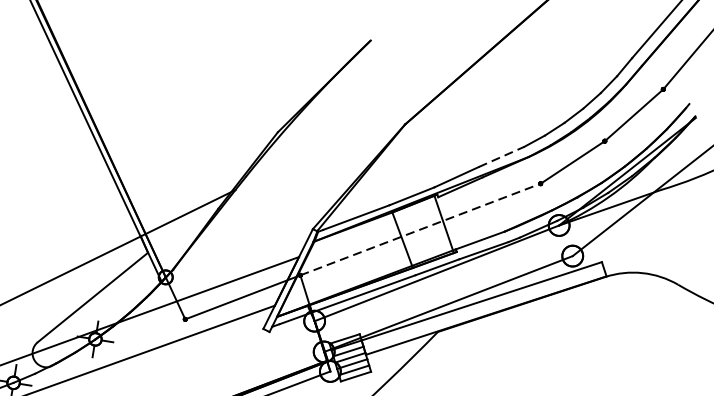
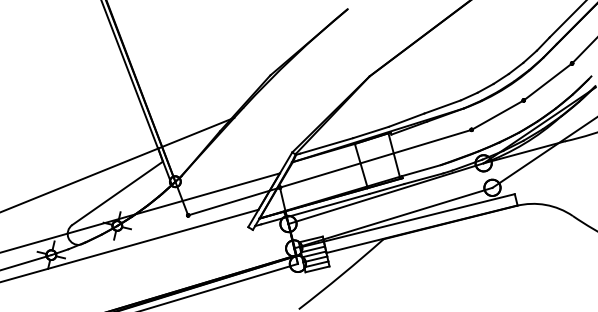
line: (502, 156) -> (443, 106), dashed -> solid
line: (421, 229) -> (376, 158), dashed -> solid

